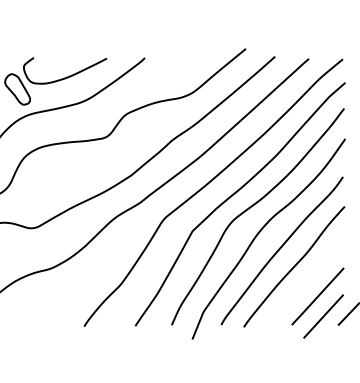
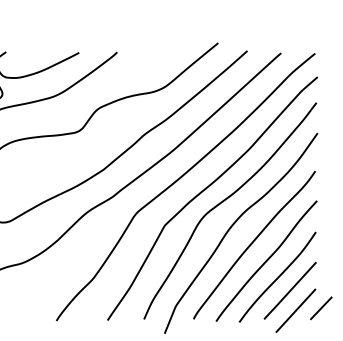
curve: (305, 282) -> (277, 276), added

